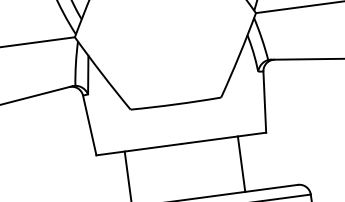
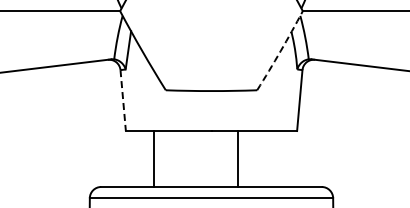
arc: (239, 56) -> (280, 51), solid -> dashed
line: (90, 125) -> (123, 100), solid -> dashed
line: (241, 163) -> (237, 158), moved

